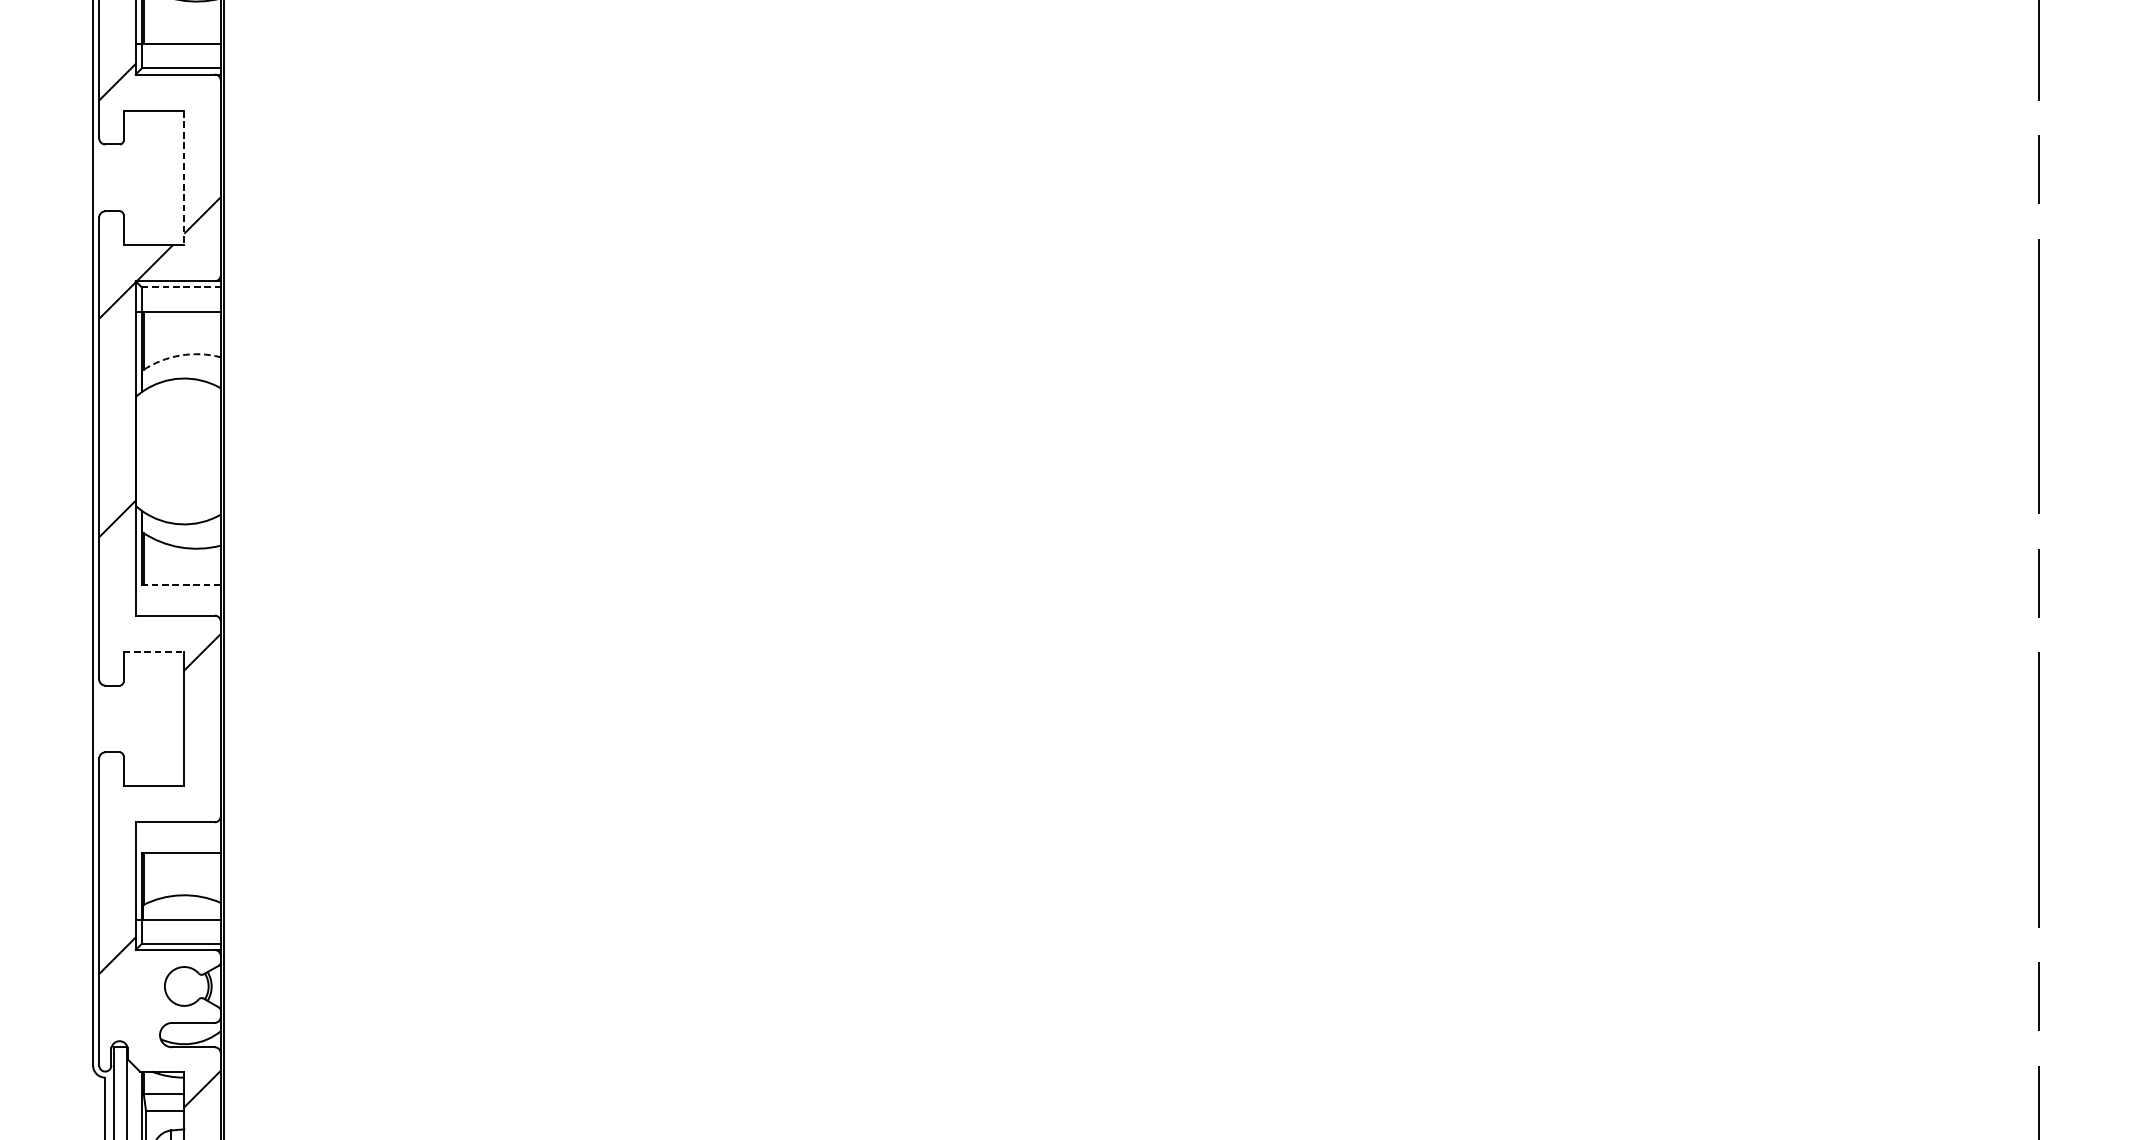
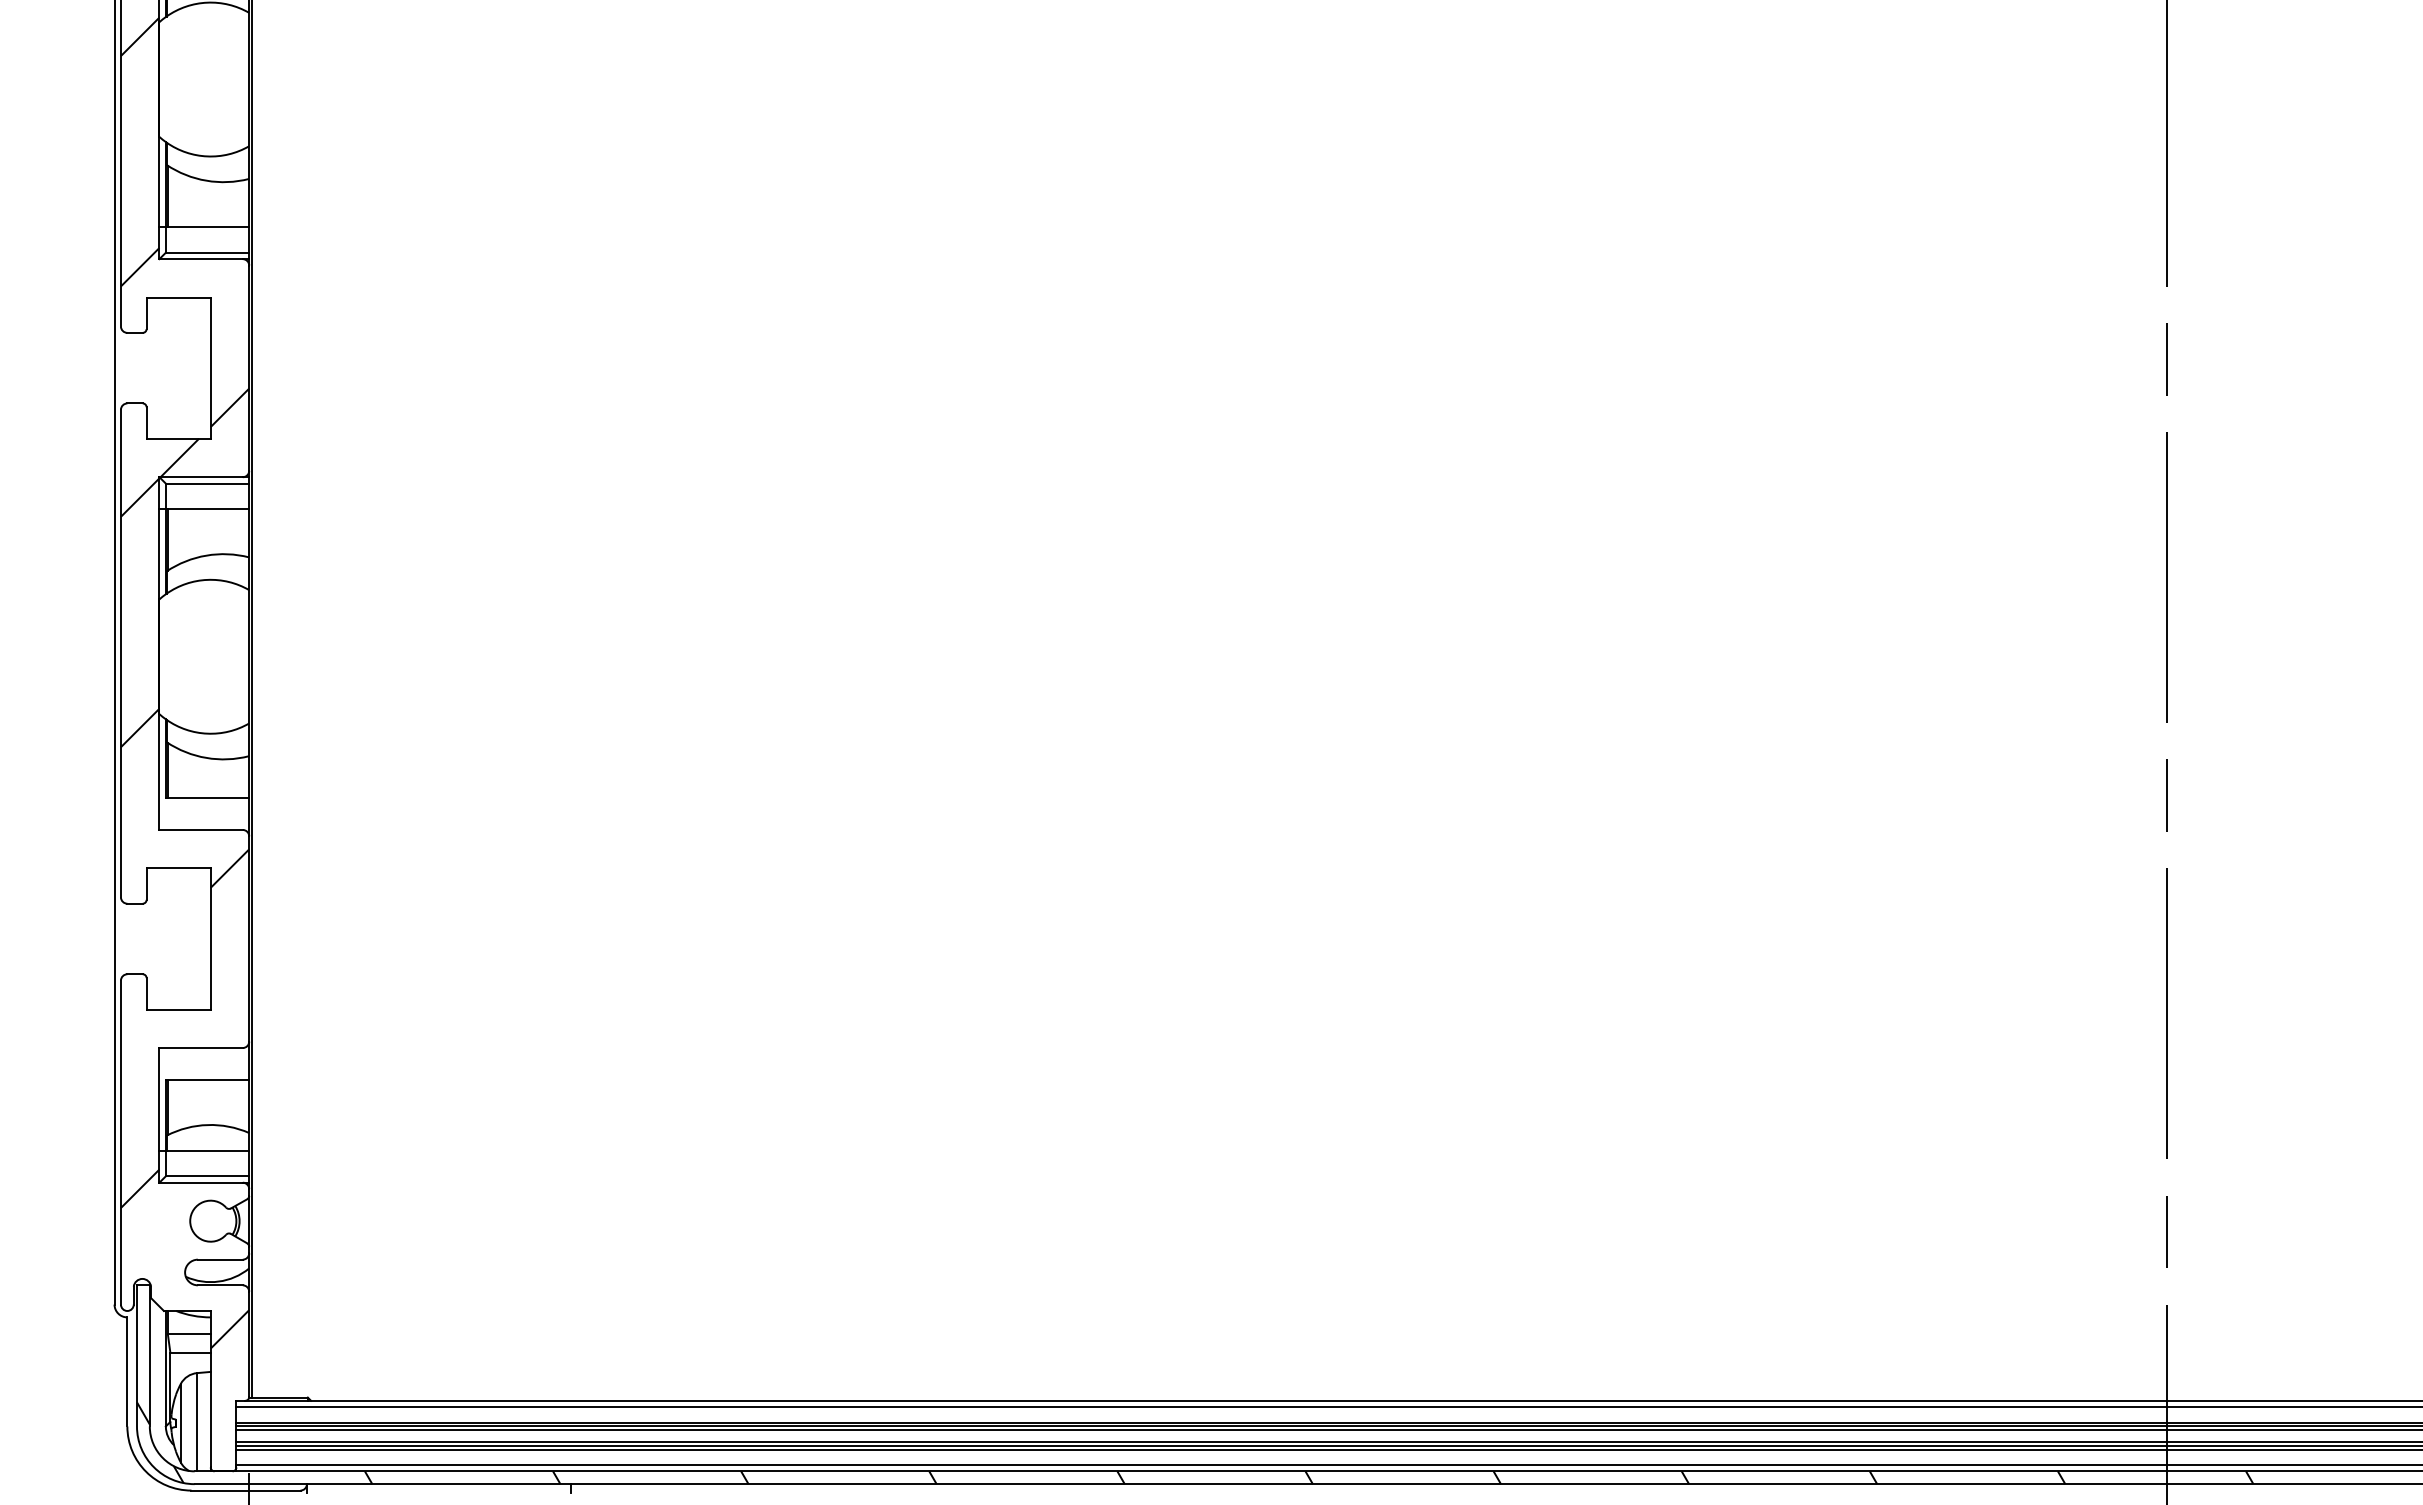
line: (184, 178) -> (210, 368), dashed -> solid
line: (181, 287) -> (207, 483), dashed -> solid
arc: (180, 355) -> (206, 555), dashed -> solid
line: (181, 584) -> (207, 797), dashed -> solid
line: (154, 652) -> (179, 868), dashed -> solid

